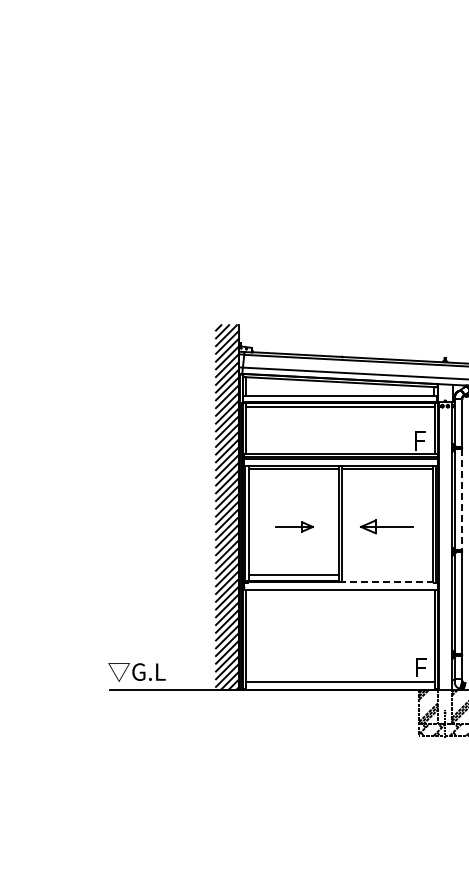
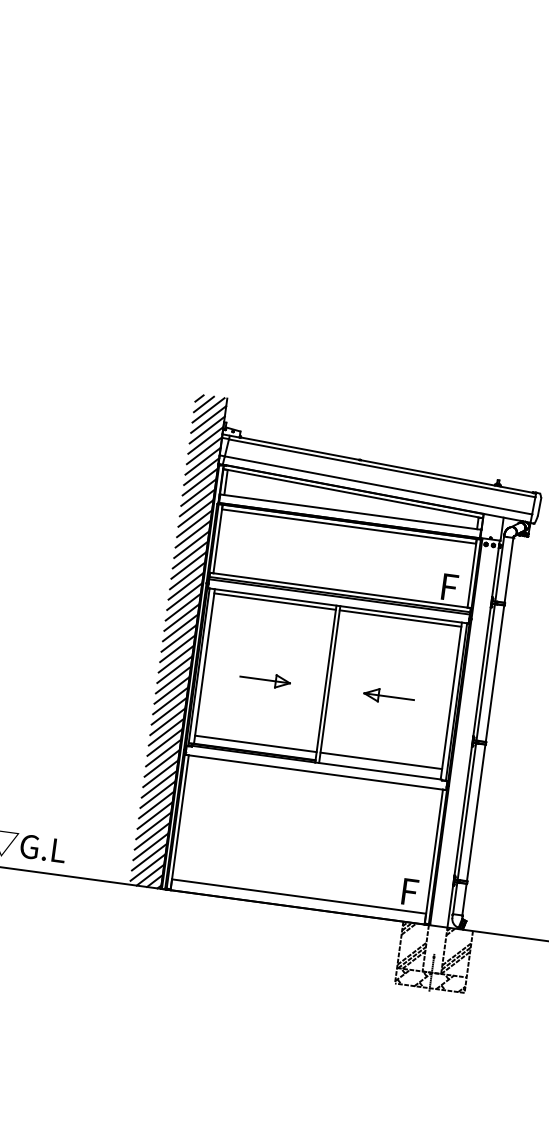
line: (461, 499) -> (494, 673), dashed -> solid
part: (386, 526) -> (389, 696), size x0.71
line: (387, 574) -> (381, 760), added
line: (386, 582) -> (378, 771), dashed -> solid

